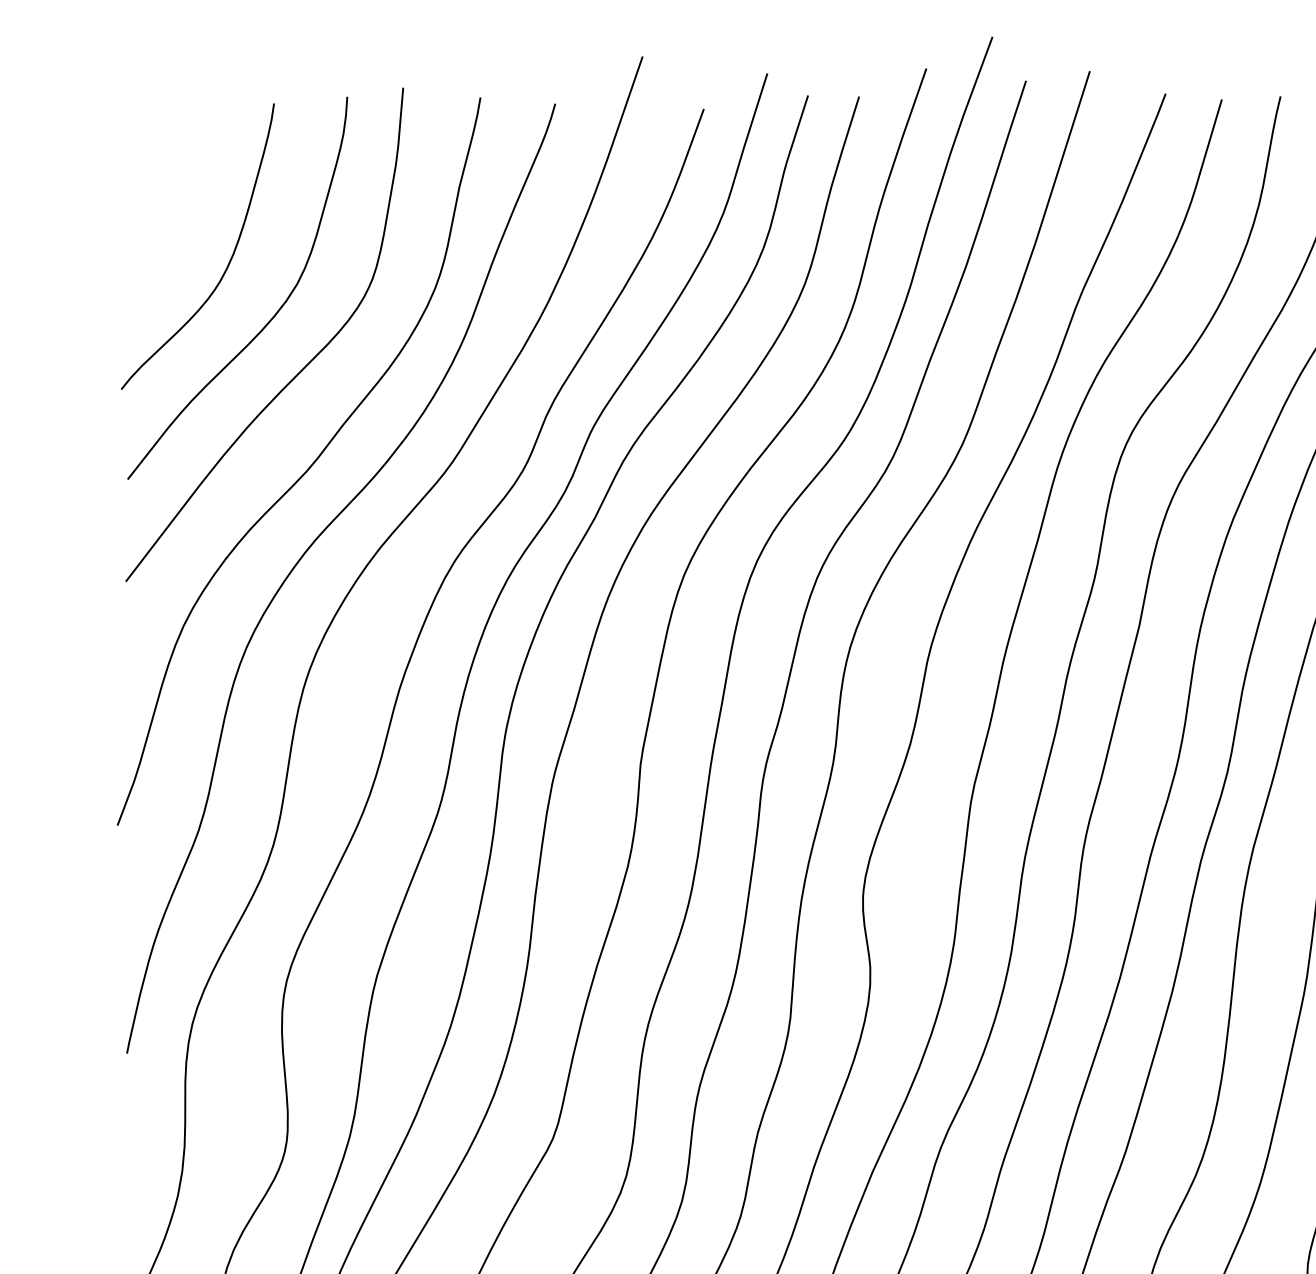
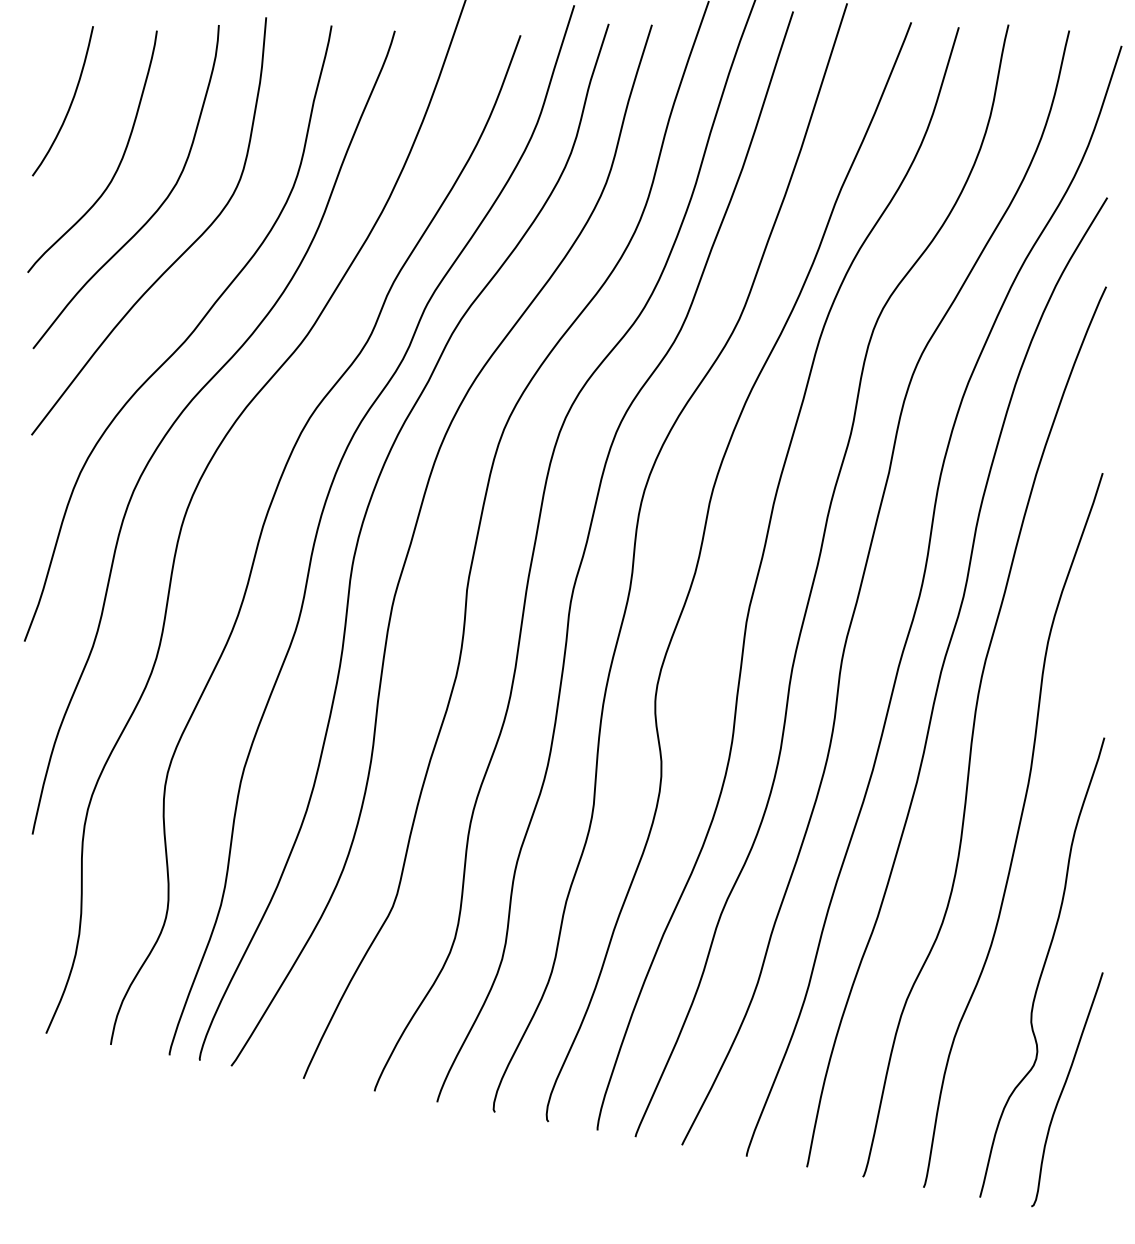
curve: (171, 188) -> (70, 102), added

